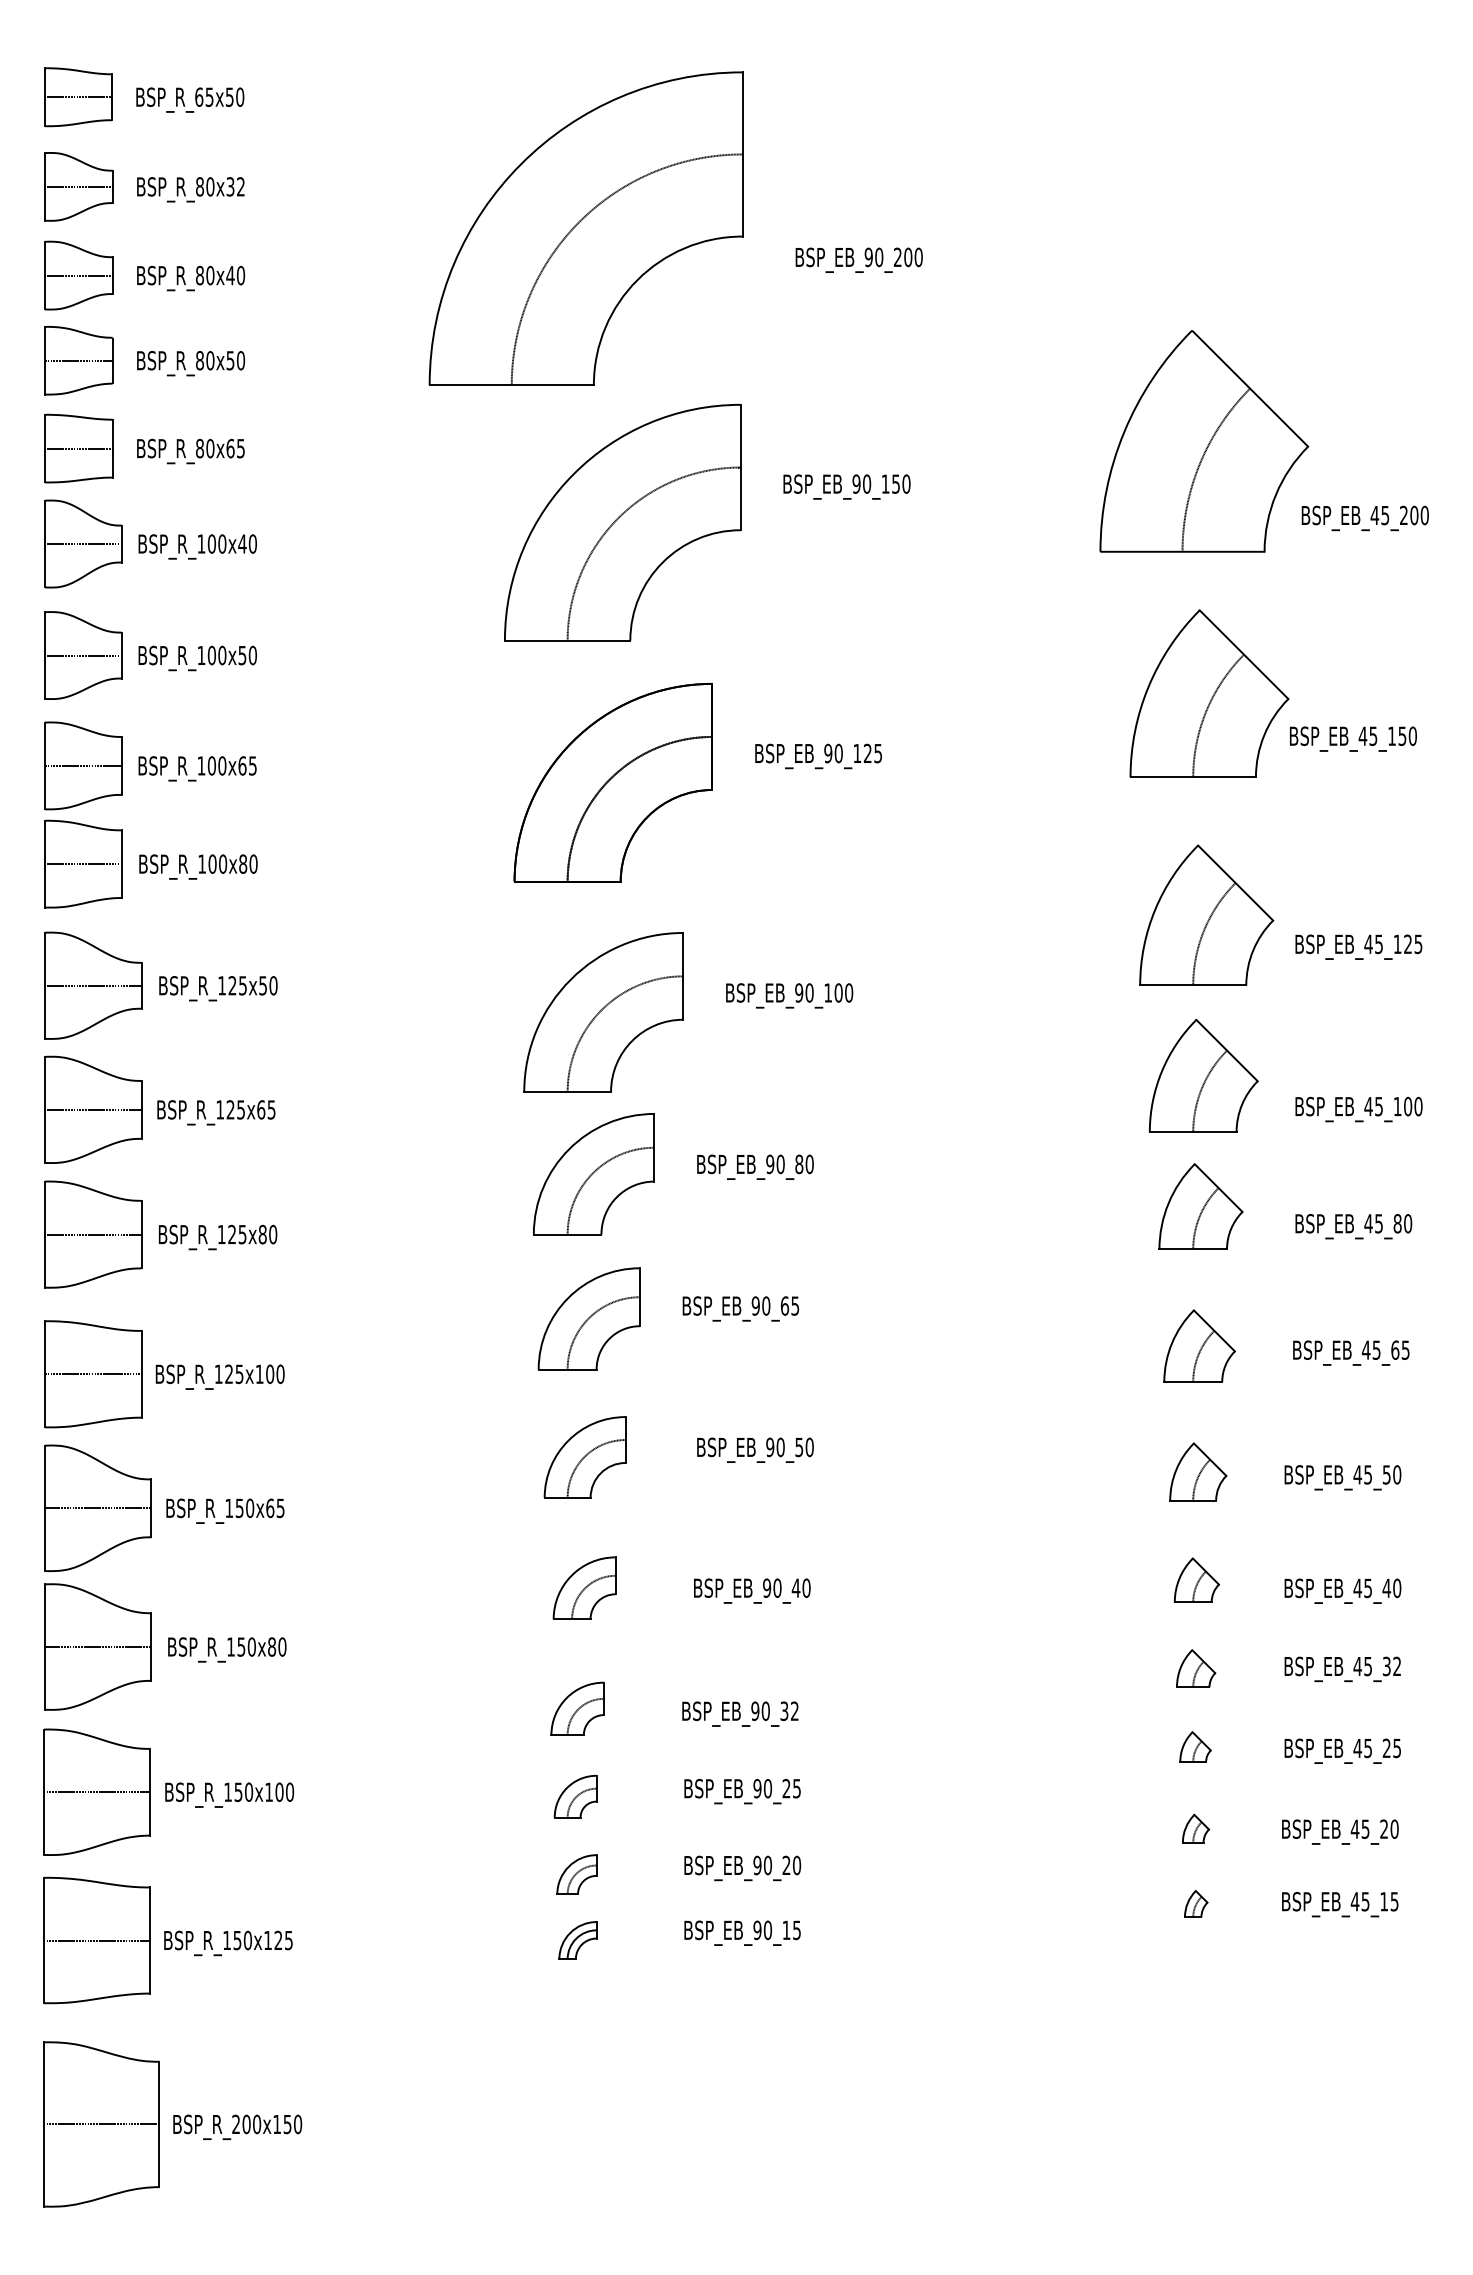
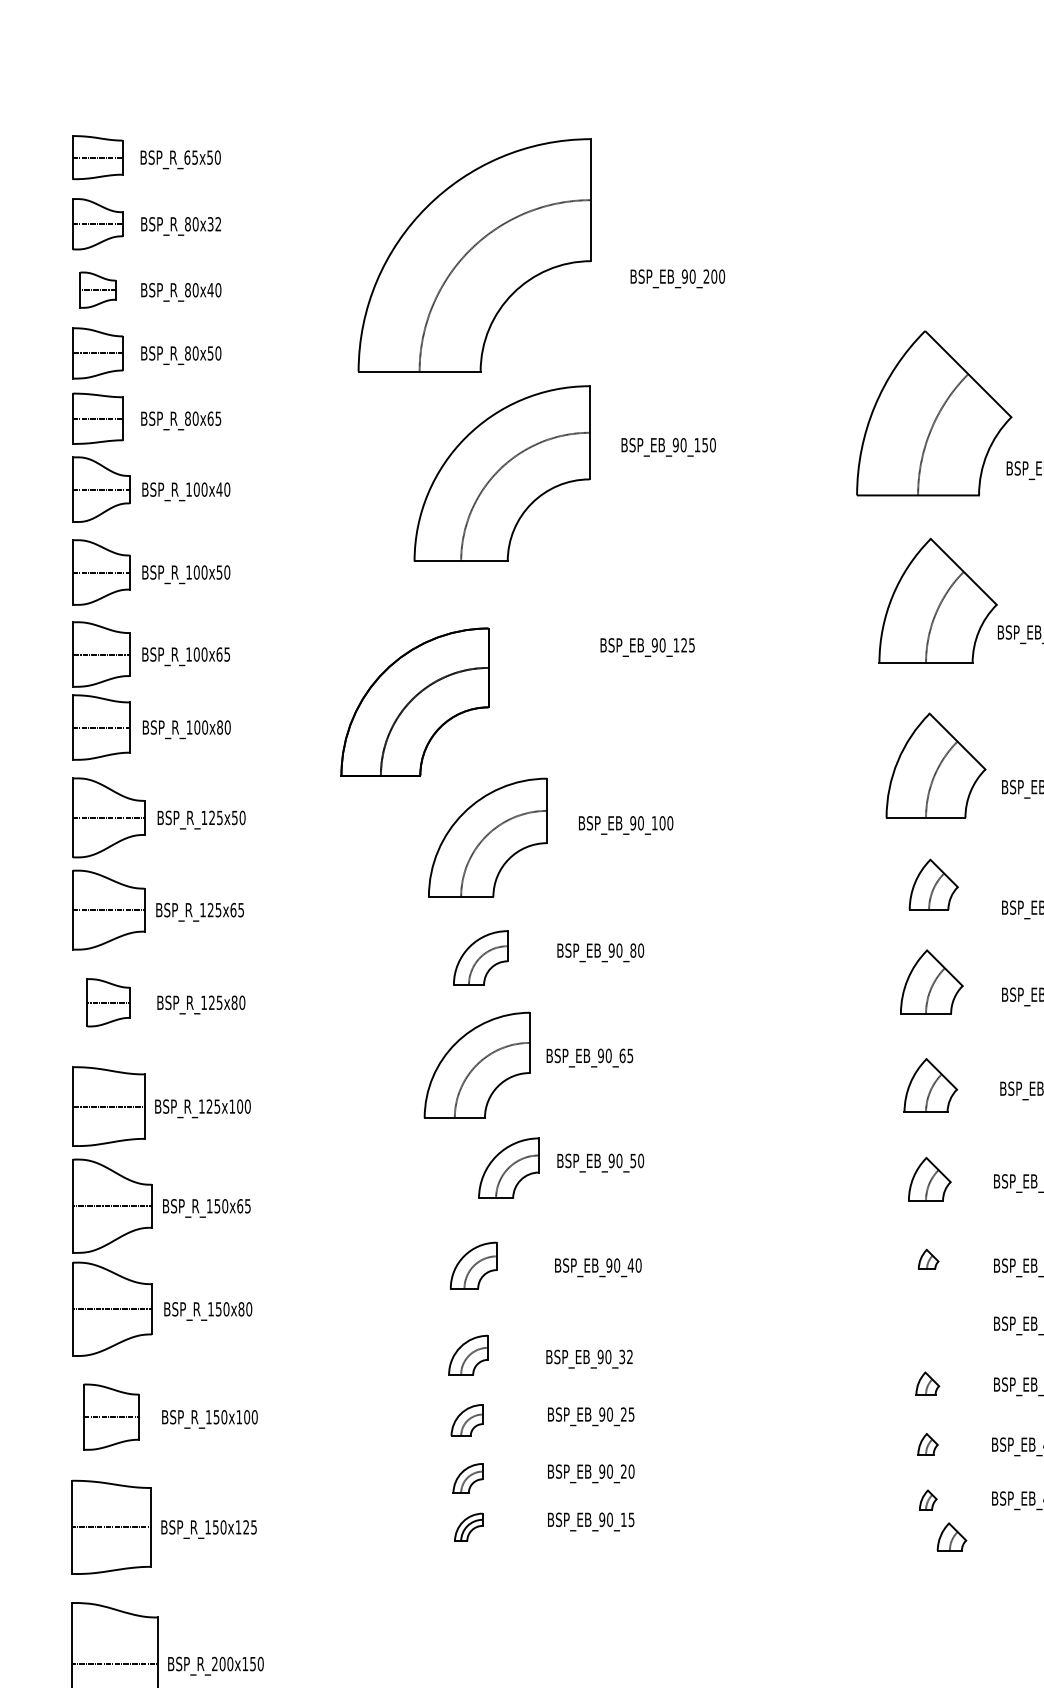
part: (78, 275) -> (97, 290), size x0.7
part: (612, 782) -> (414, 701), moved
part: (1203, 1075) -> (933, 884), size x0.6
part: (593, 1174) -> (480, 958), size x0.6
part: (93, 1234) -> (108, 1002), size x0.6
part: (588, 1318) -> (476, 1065), size x1.4
part: (584, 1457) -> (508, 1168), moved
part: (1196, 1579) -> (928, 1259), size x0.6
part: (1196, 1668) -> (952, 1537), moved
part: (96, 1791) -> (111, 1416), size x0.7

